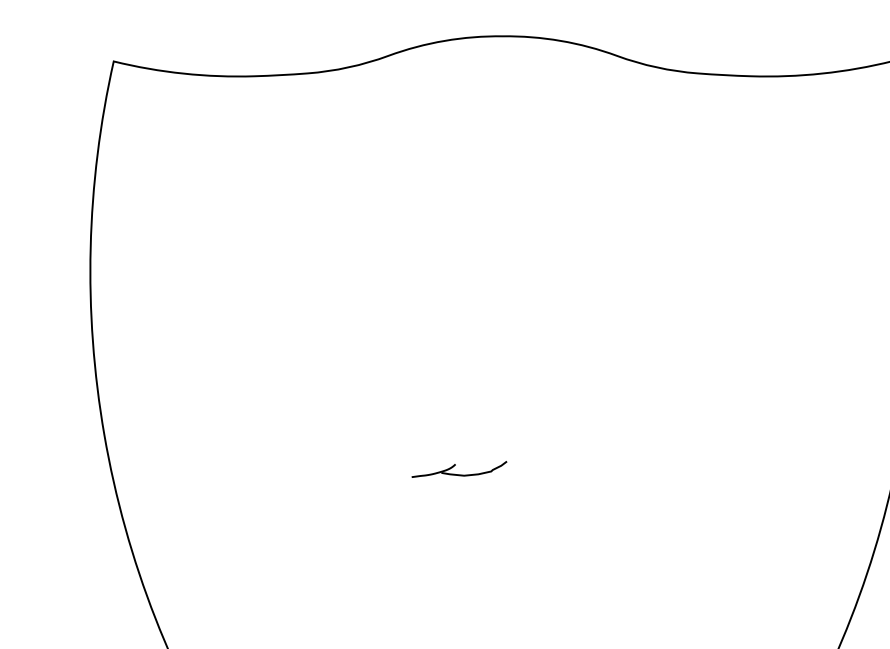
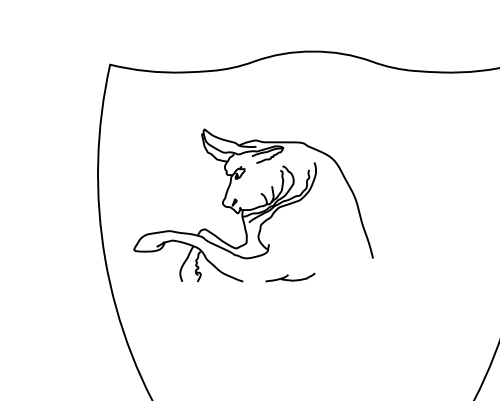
part: (388, 331) -> (253, 205), added

